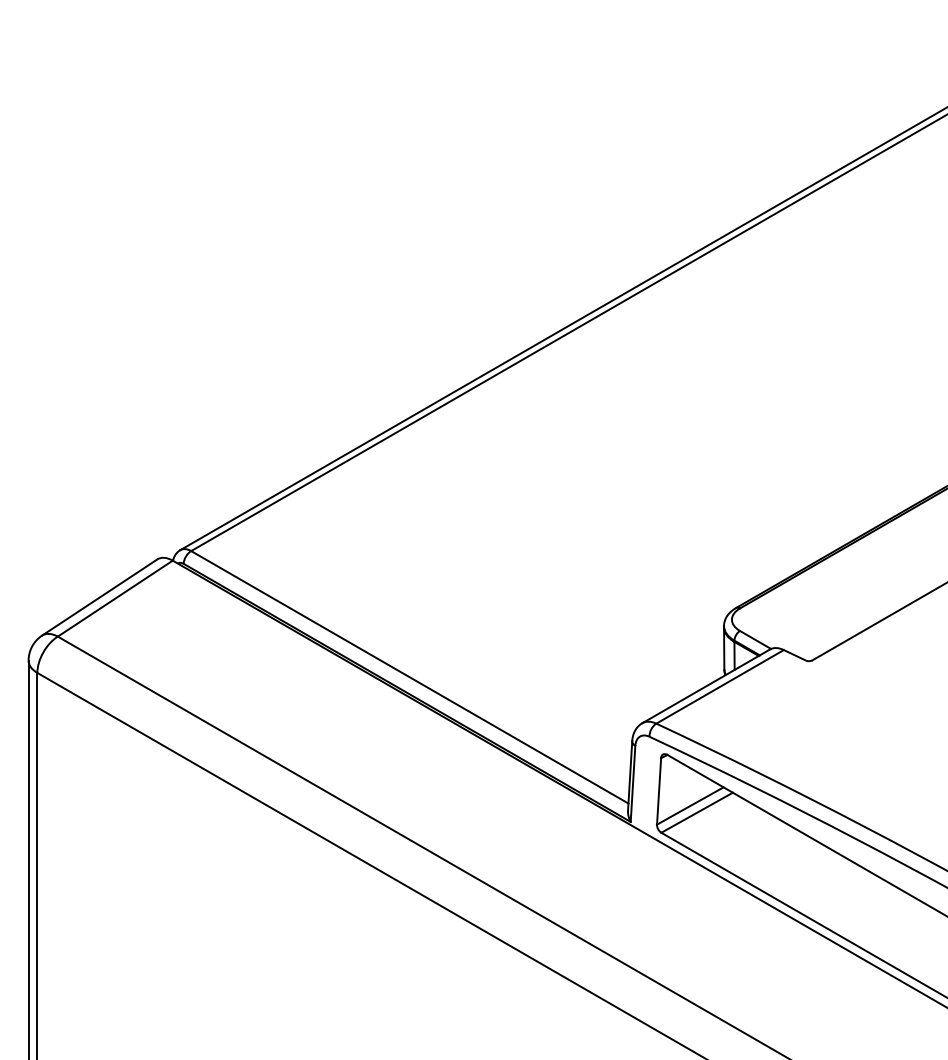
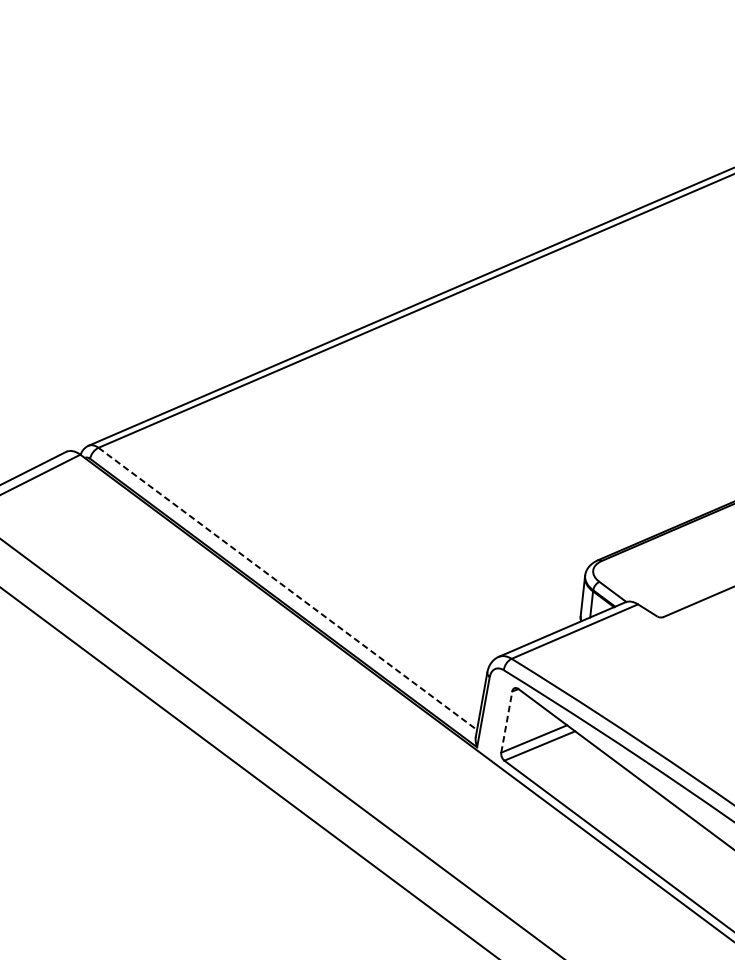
line: (410, 677) -> (288, 589), solid -> dashed
line: (659, 790) -> (507, 721), solid -> dashed

